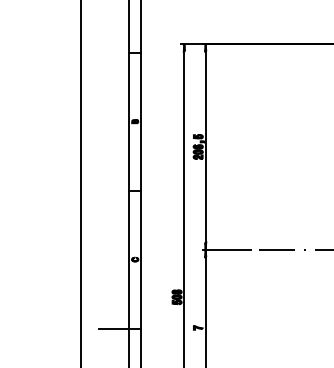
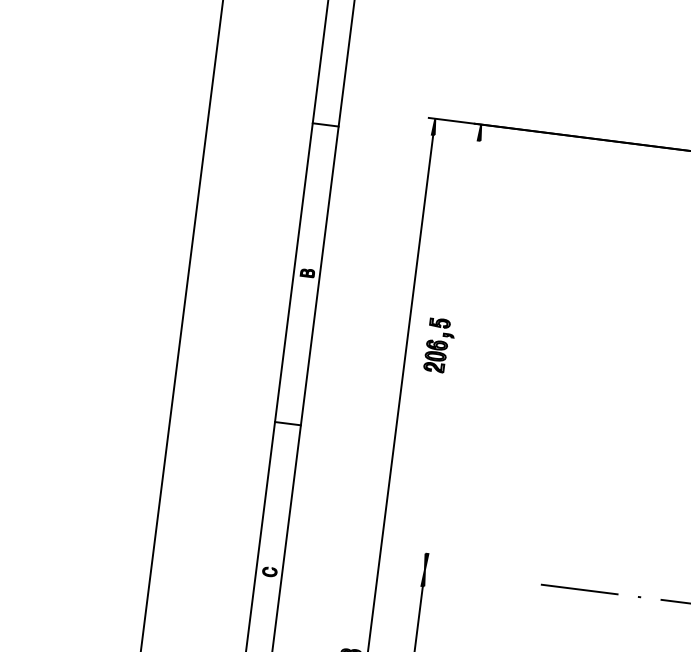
line: (205, 146) -> (452, 346), removed
line: (226, 249) -> (470, 574), removed

